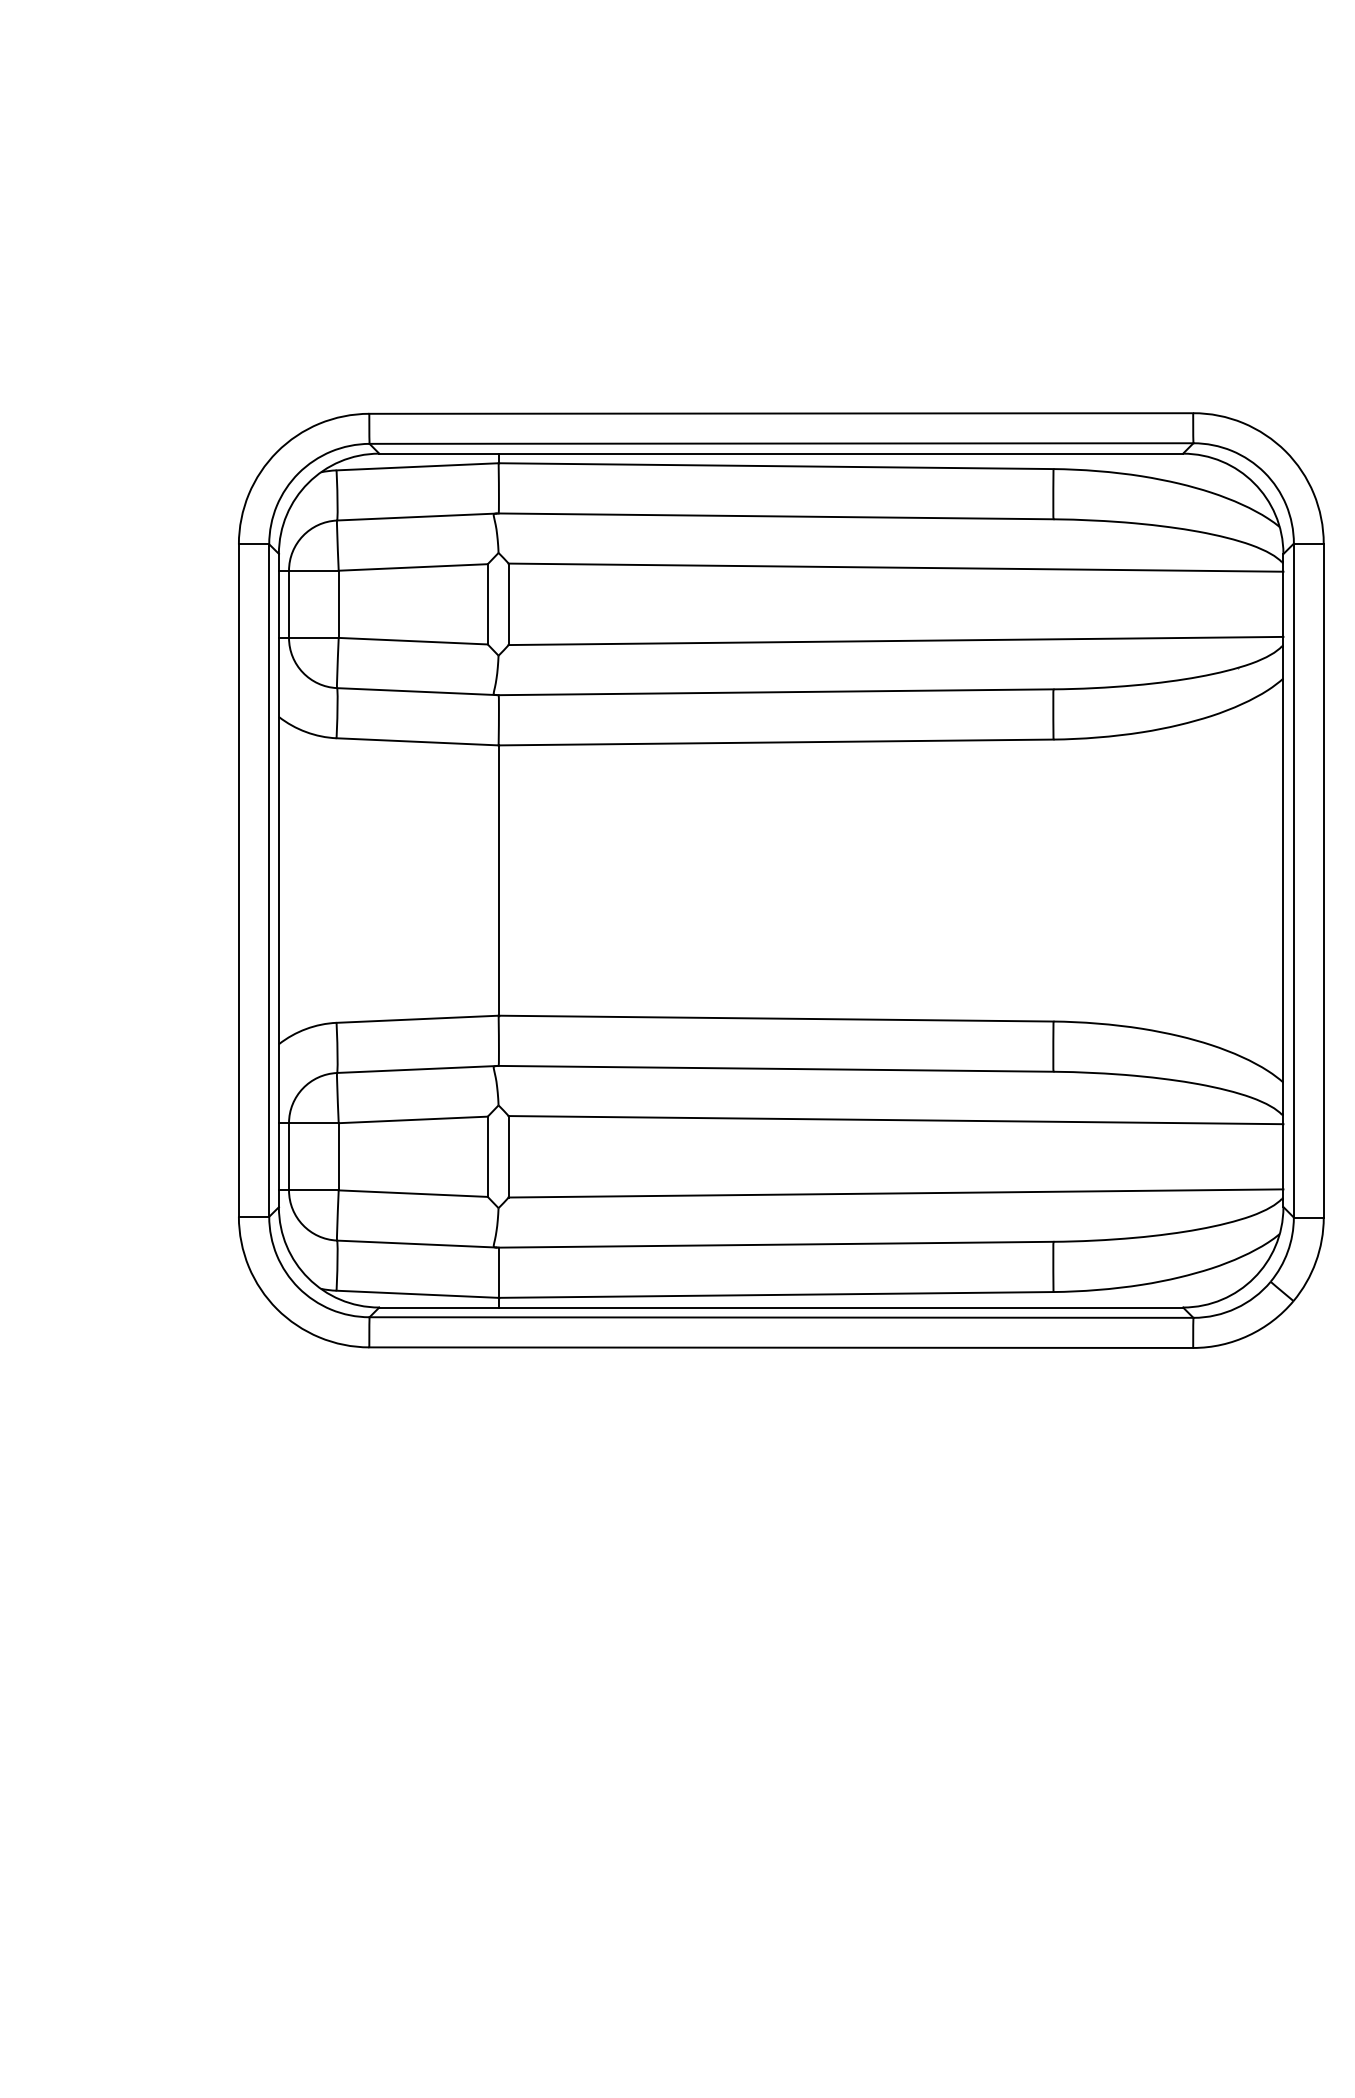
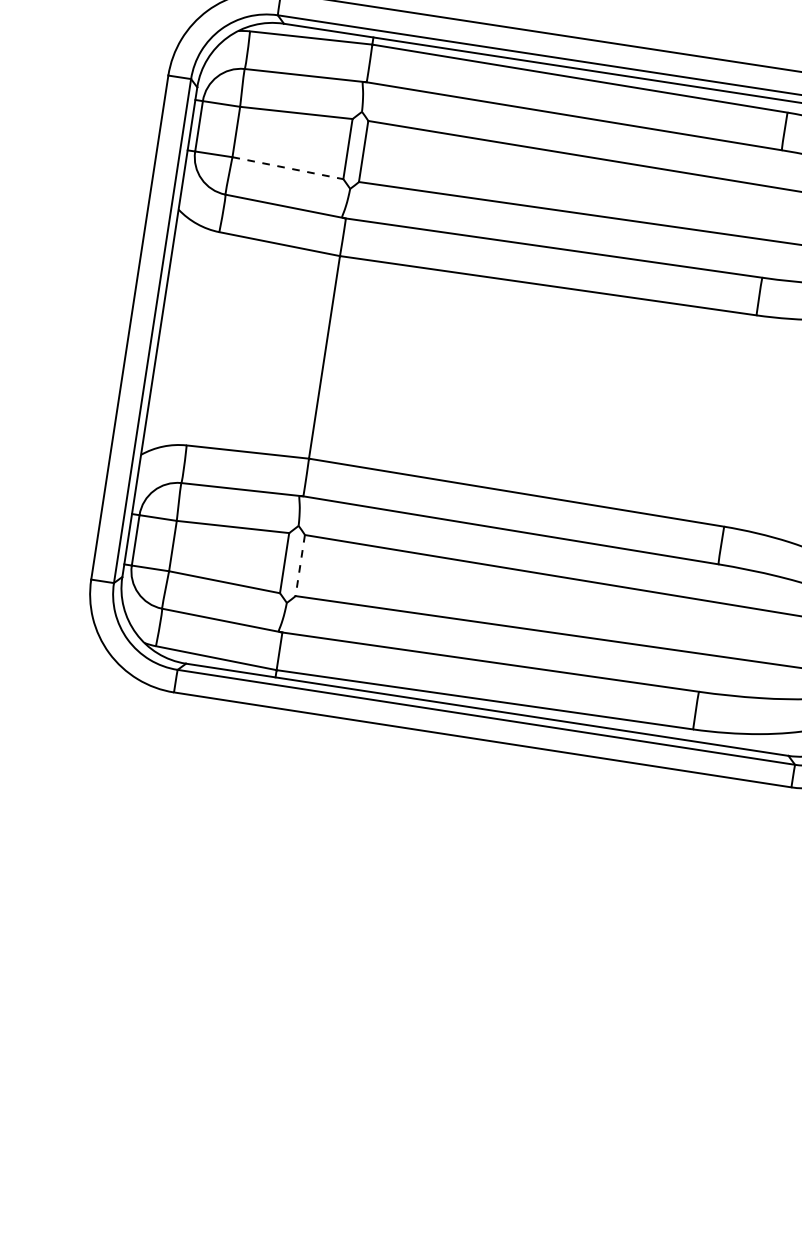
line: (413, 641) -> (288, 168), solid -> dashed
line: (508, 1156) -> (300, 565), solid -> dashed

